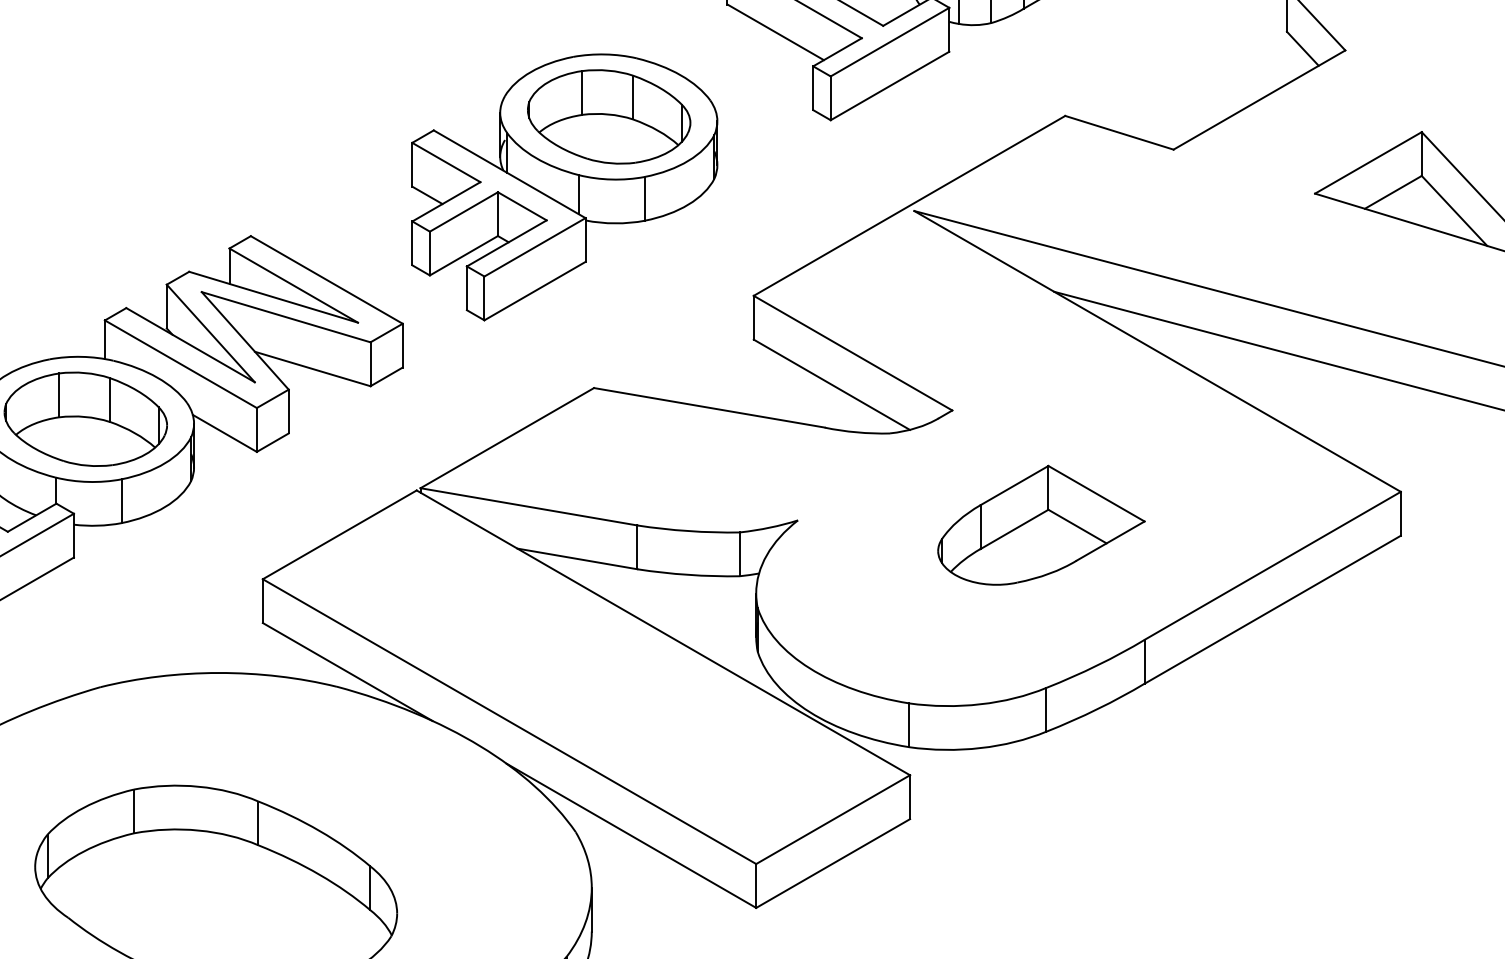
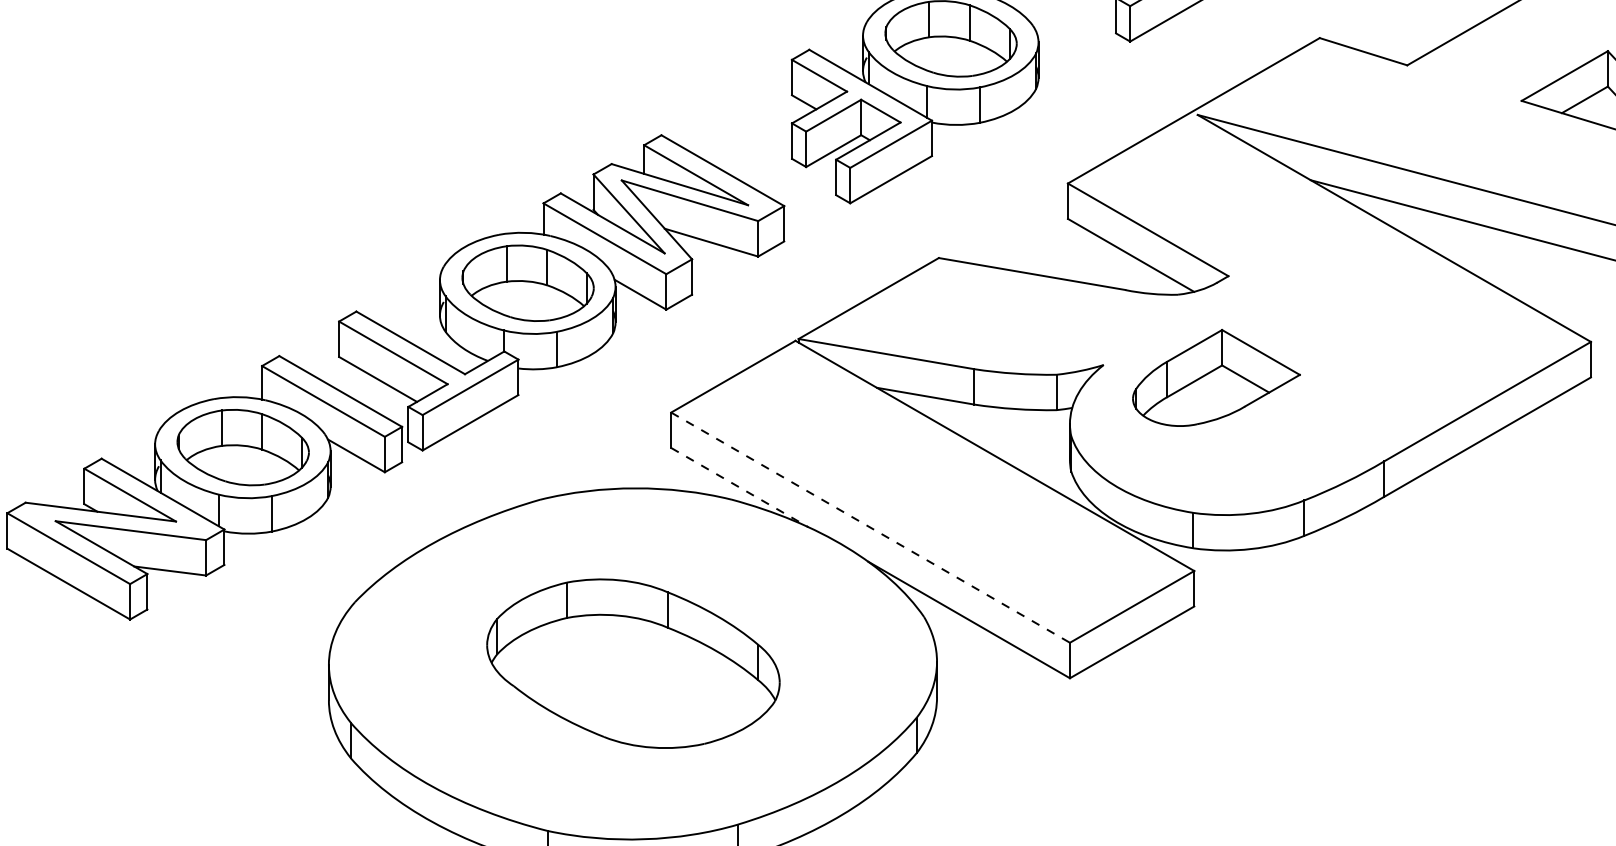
part: (1041, 524) -> (1216, 377), moved
line: (348, 671) -> (740, 487), solid -> dashed
line: (510, 721) -> (871, 527), solid -> dashed

